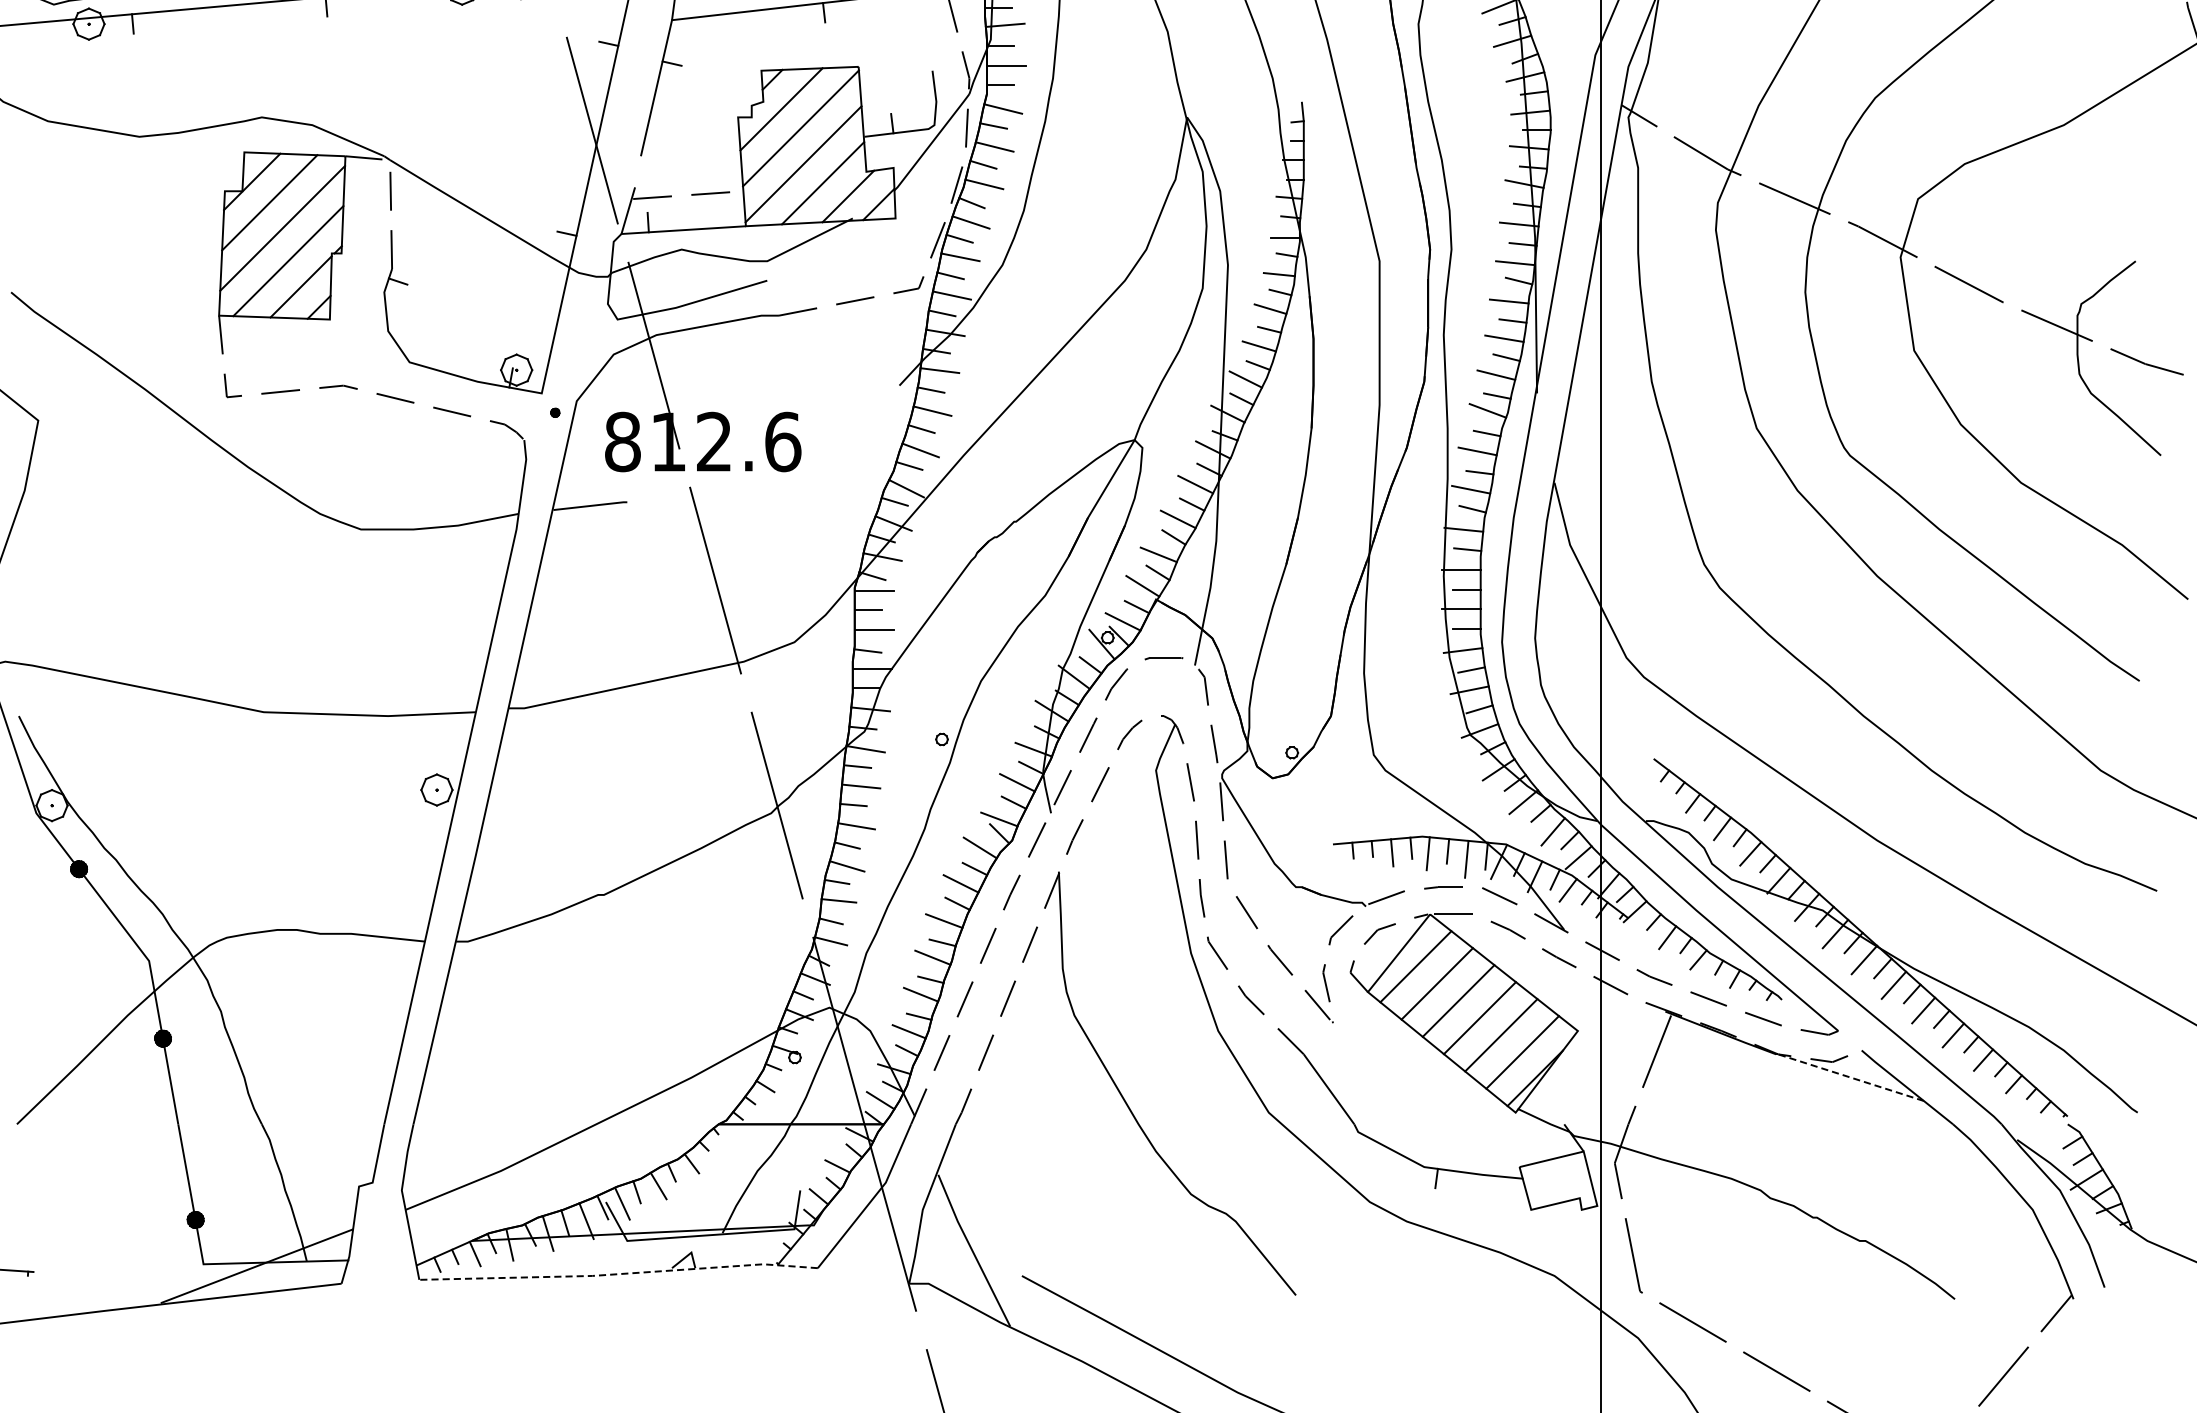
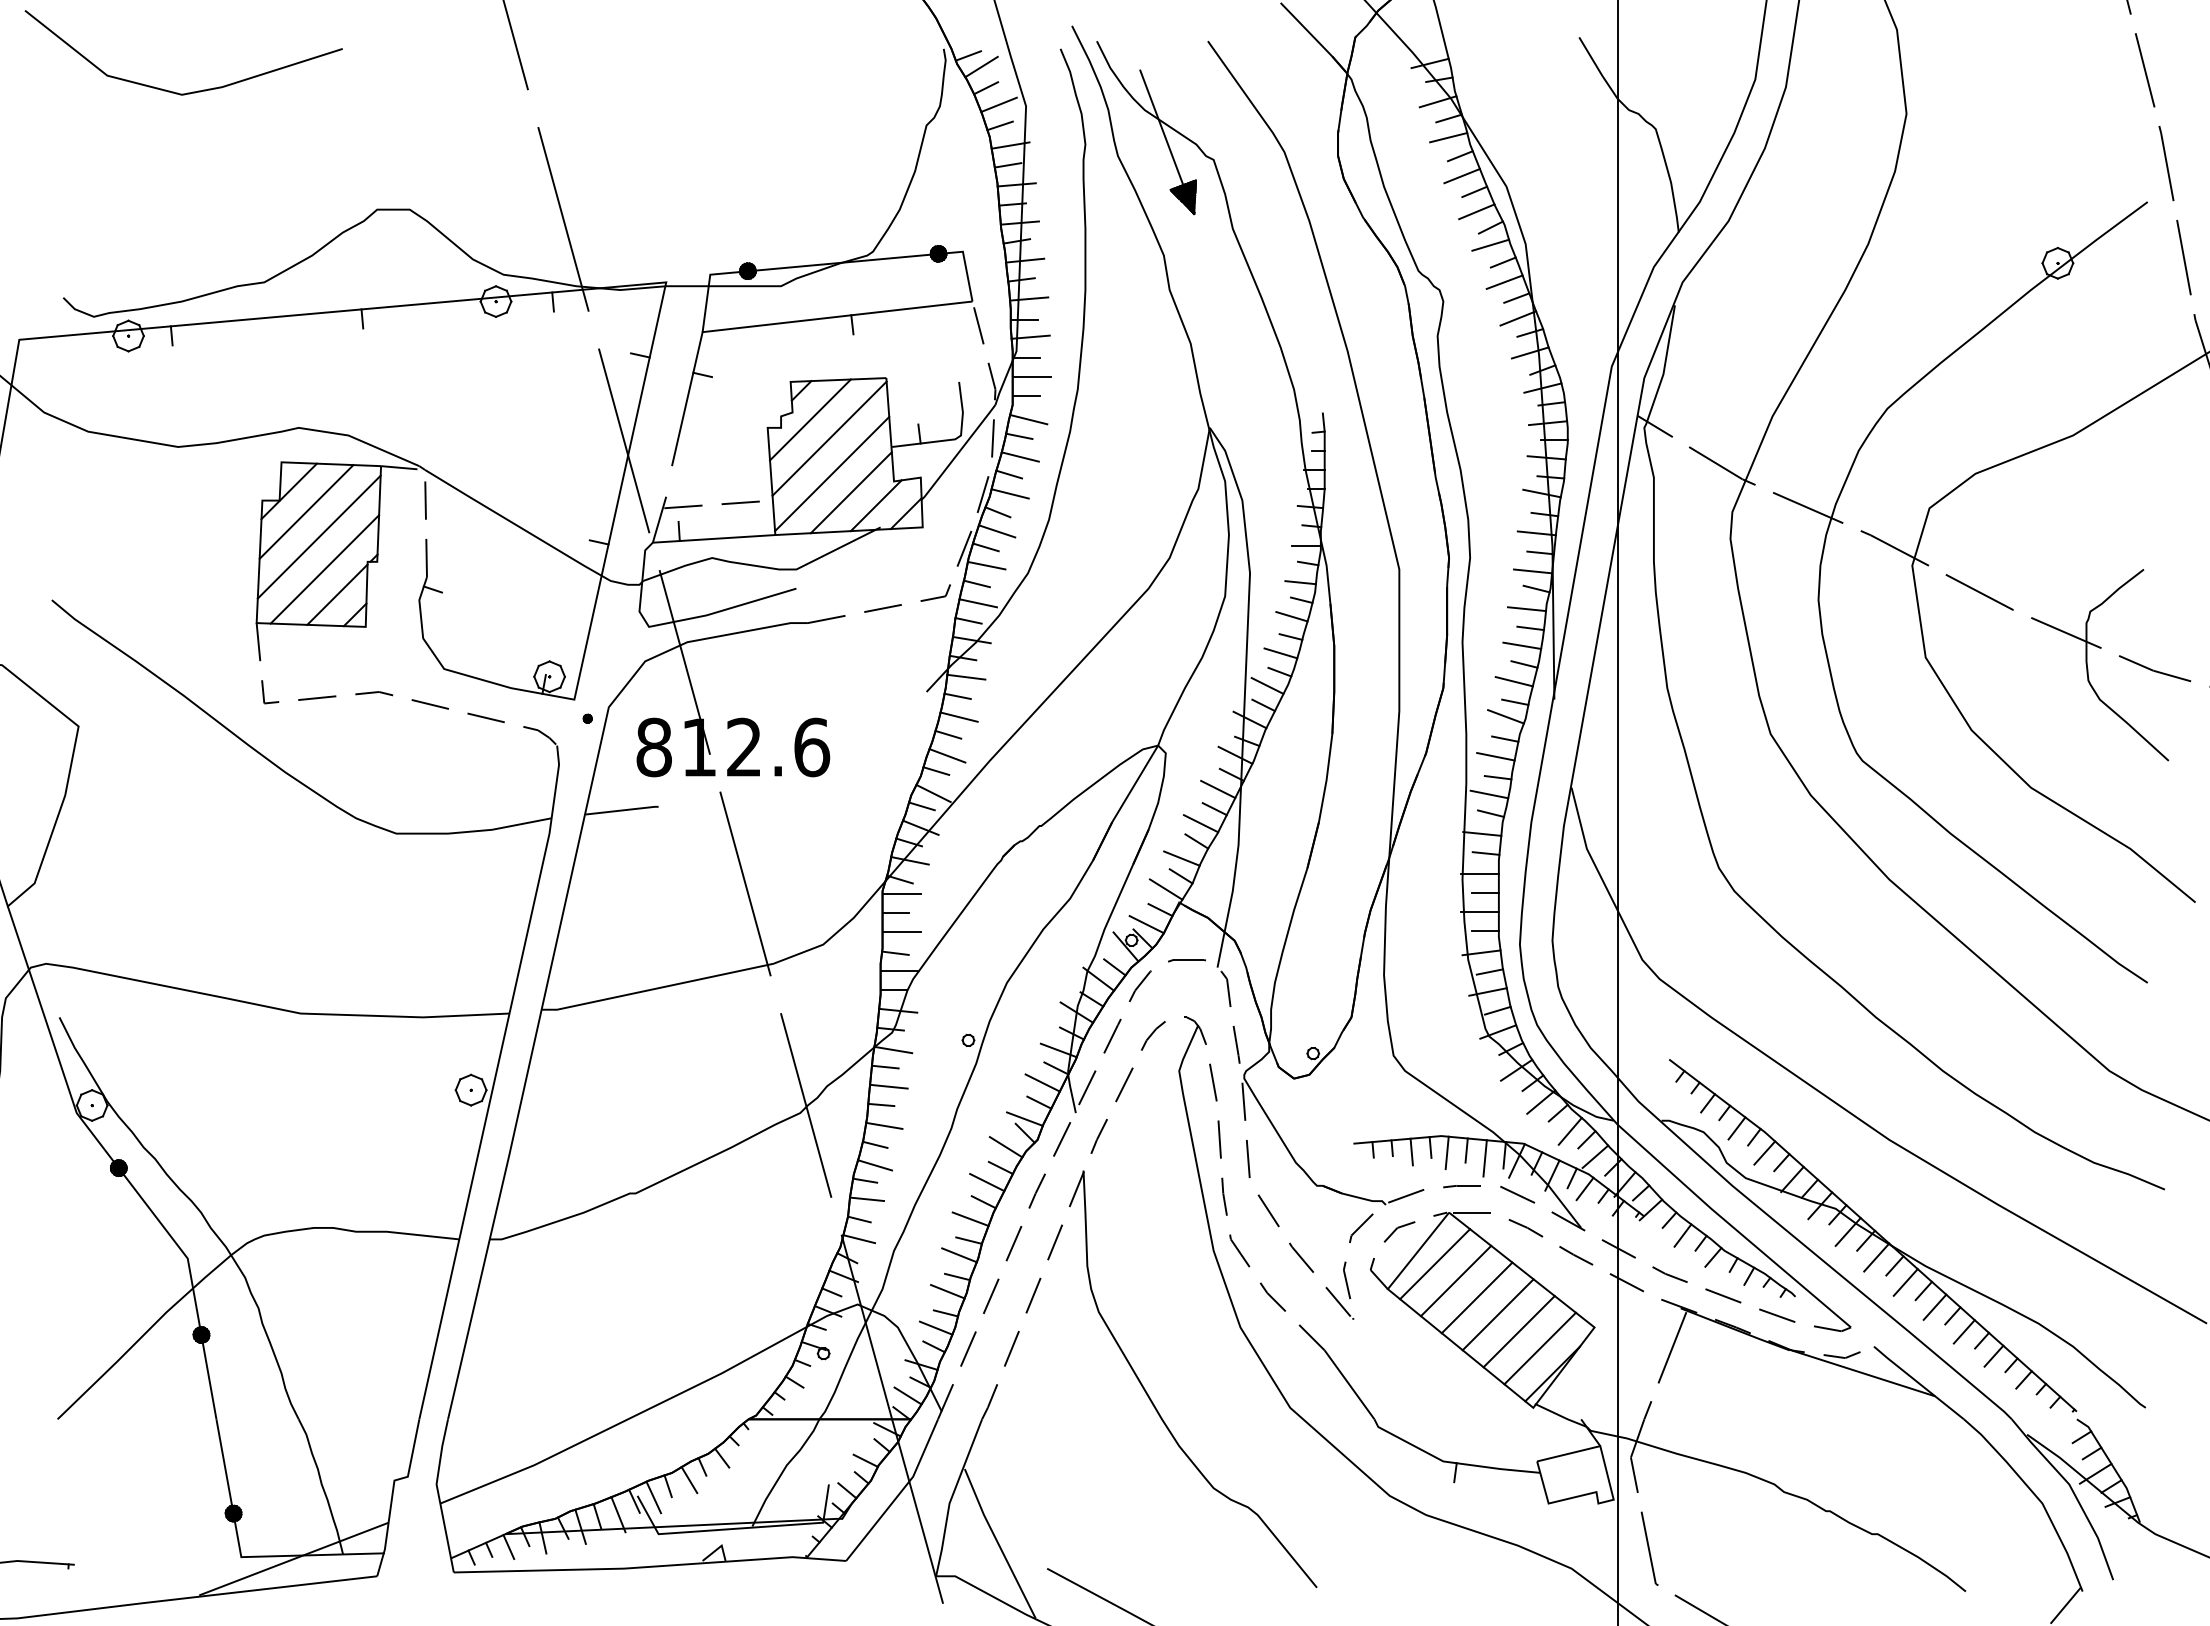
line: (1851, 1077) -> (1863, 1373), dashed -> solid
line: (619, 1273) -> (650, 1566), dashed -> solid

